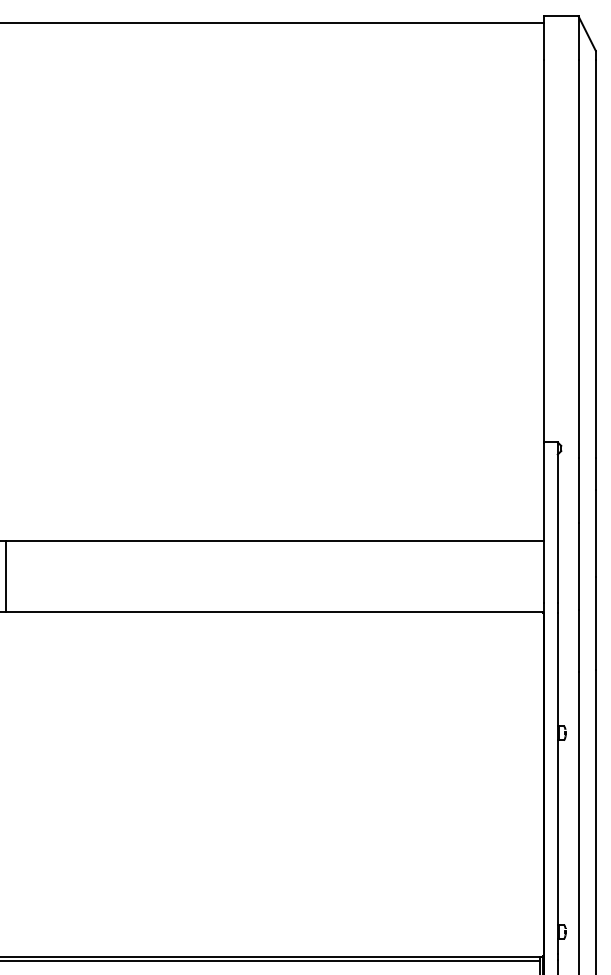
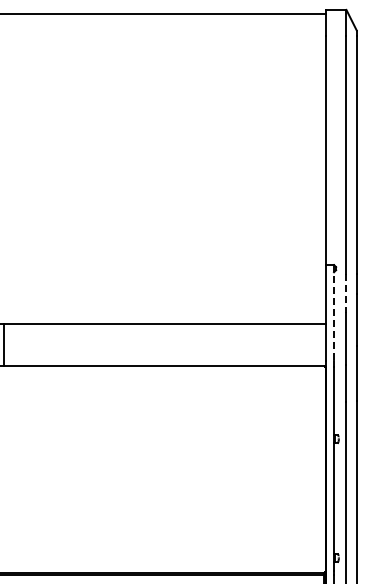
line: (578, 491) -> (346, 294), solid -> dashed
line: (558, 523) -> (334, 313), solid -> dashed

